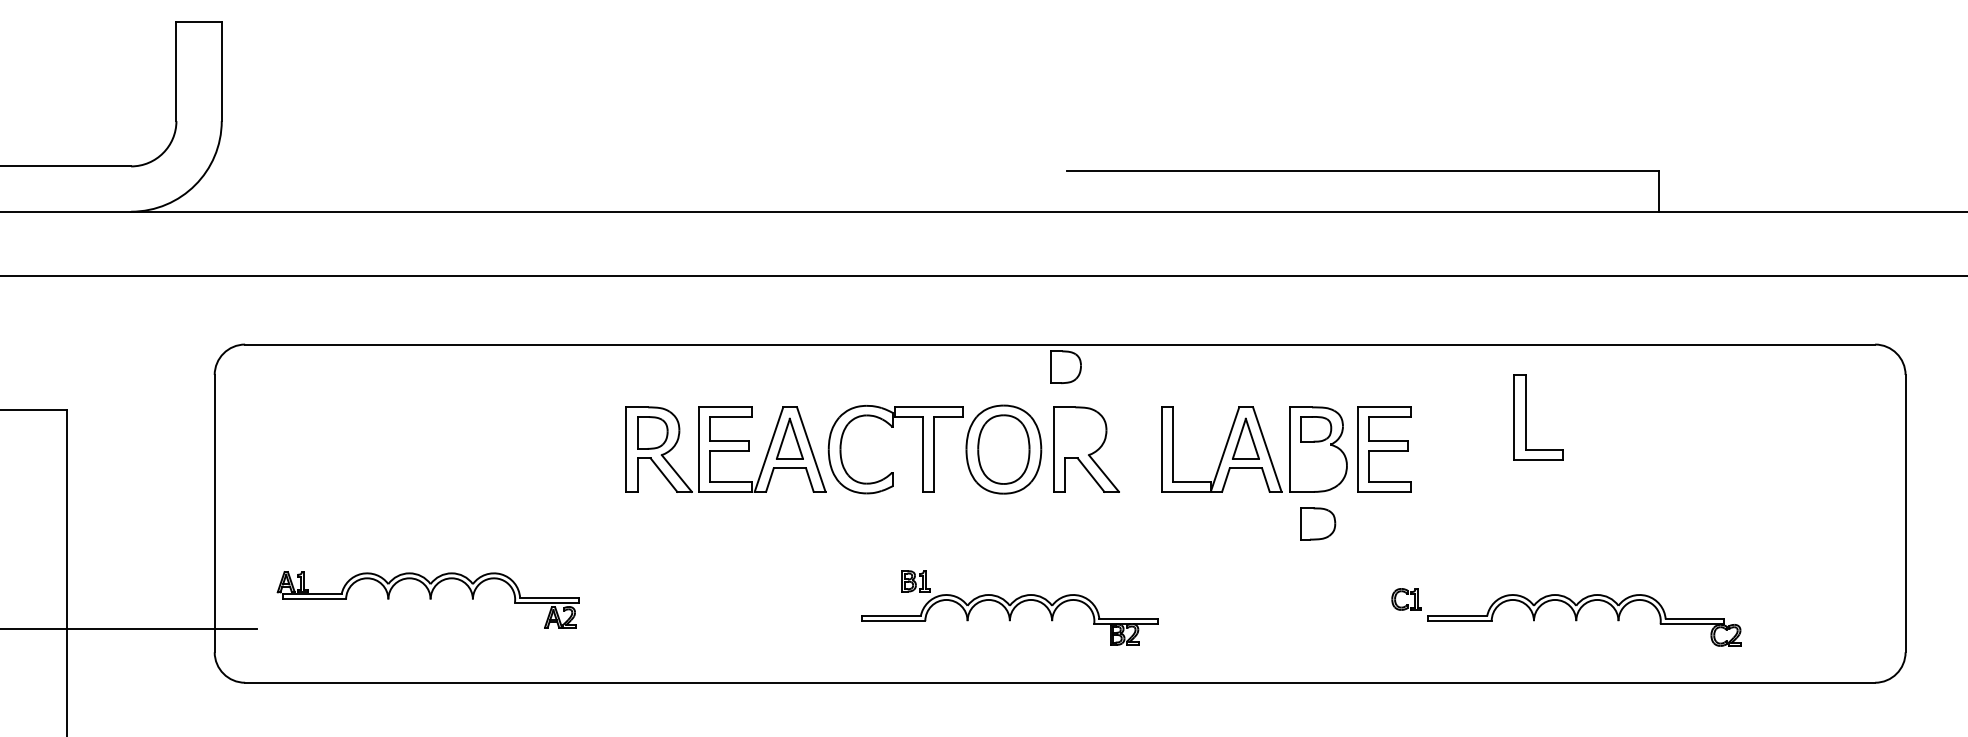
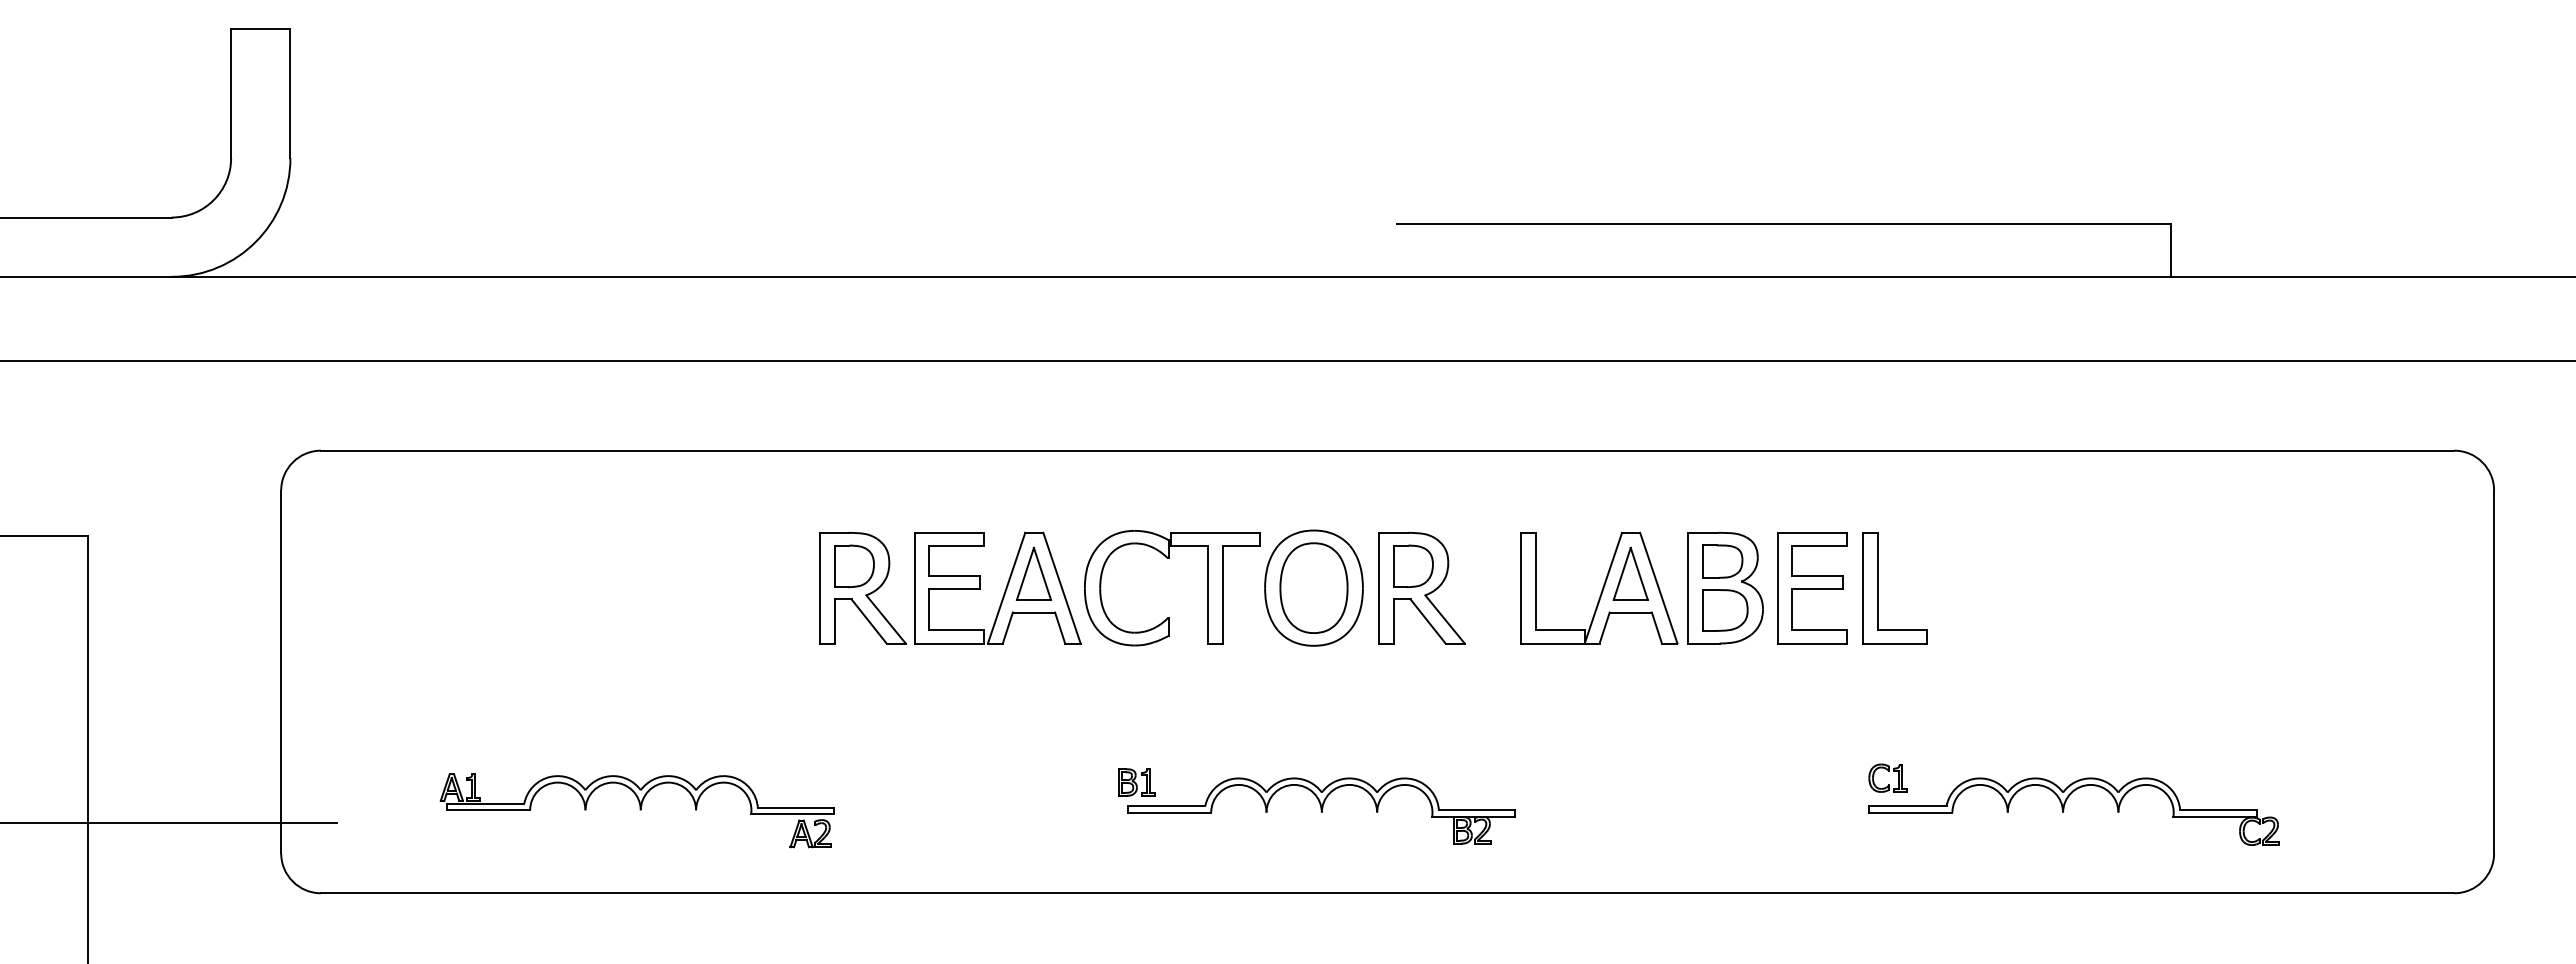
part: (1066, 367) -> (1413, 566), moved
part: (1526, 417) -> (1878, 588), moved
part: (1318, 523) -> (1725, 610), moved
part: (915, 581) -> (1136, 782), moved
part: (1406, 594) -> (1888, 771), moved
part: (427, 599) -> (636, 810), moved

